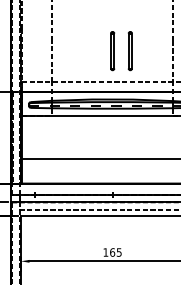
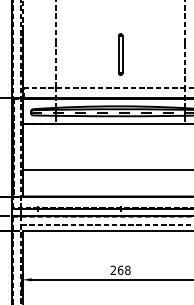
part: (130, 51) -> (139, 54), removed
text: (112, 251) -> (120, 269), 165 -> 268

